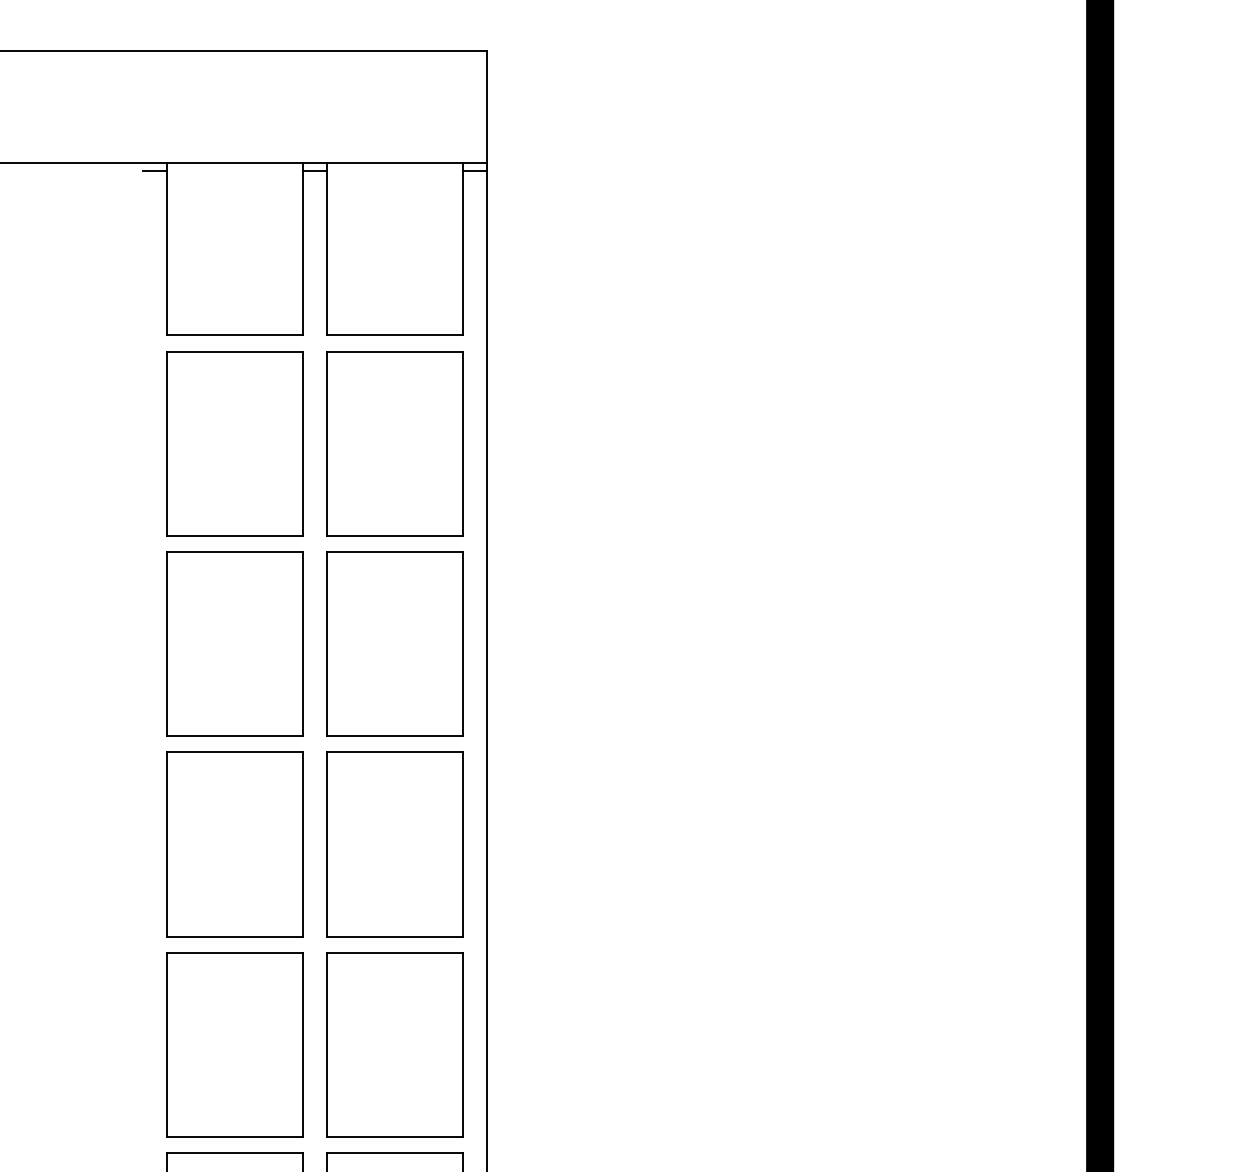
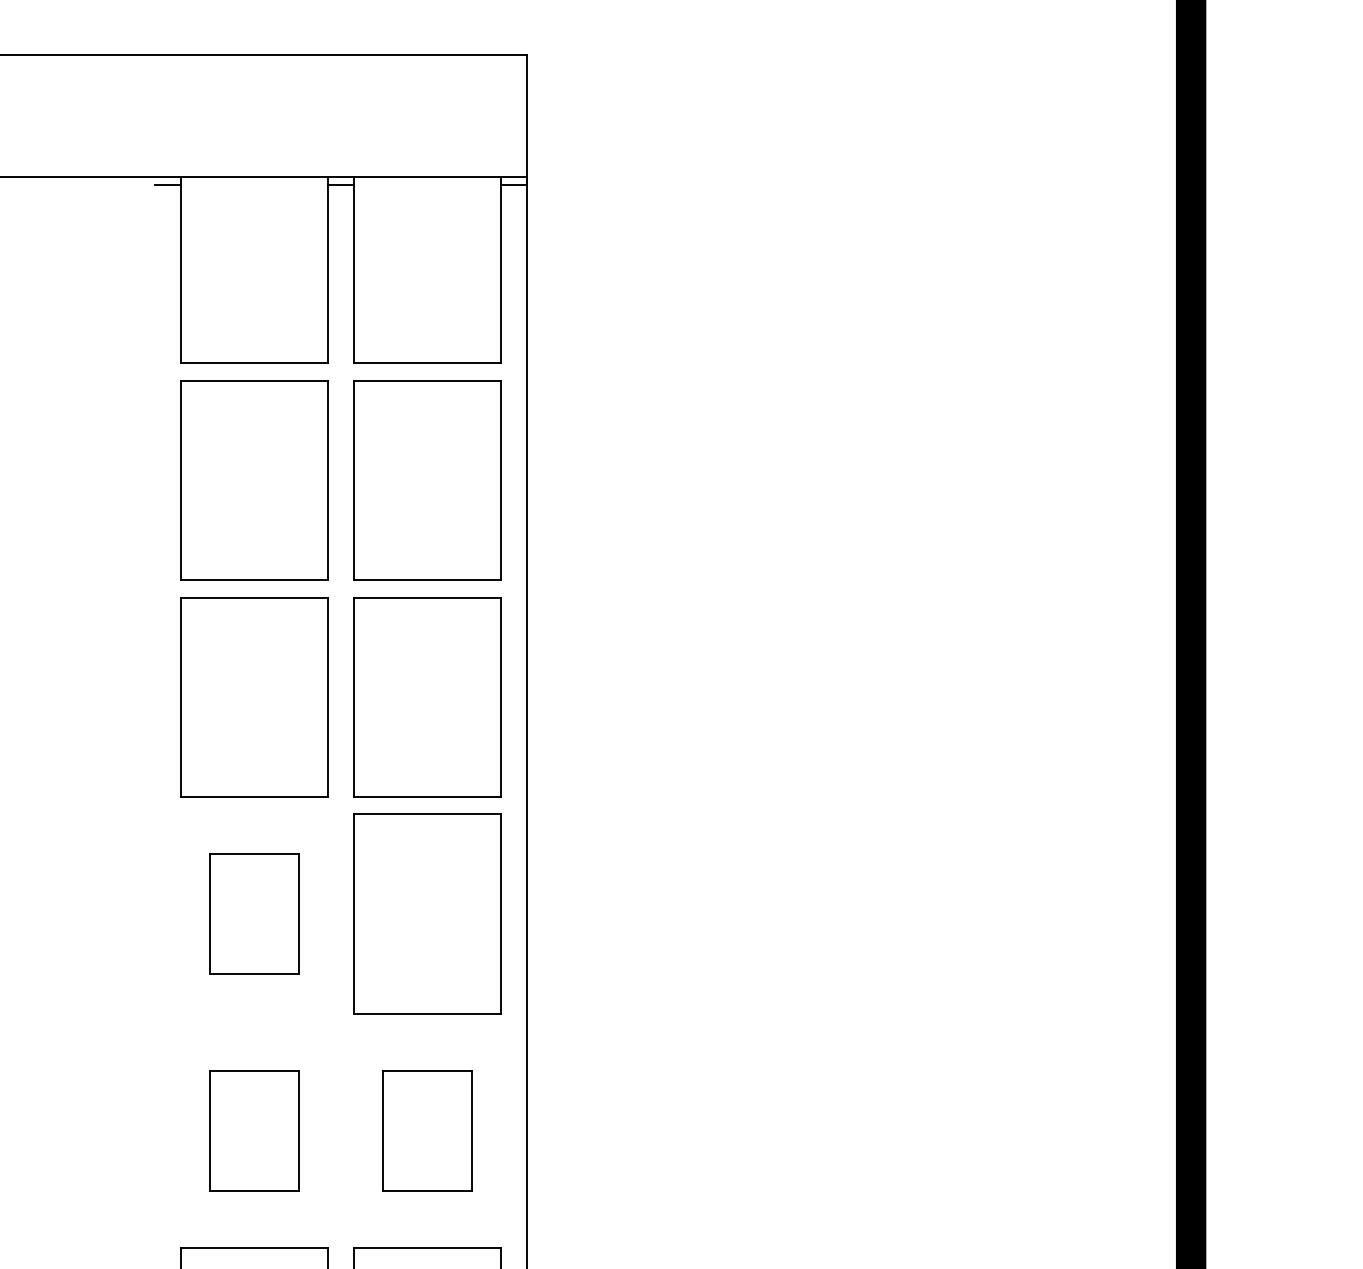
part: (235, 843) -> (254, 913), size x0.6
part: (235, 1044) -> (254, 1130), size x0.6
part: (394, 1044) -> (427, 1130), size x0.6

